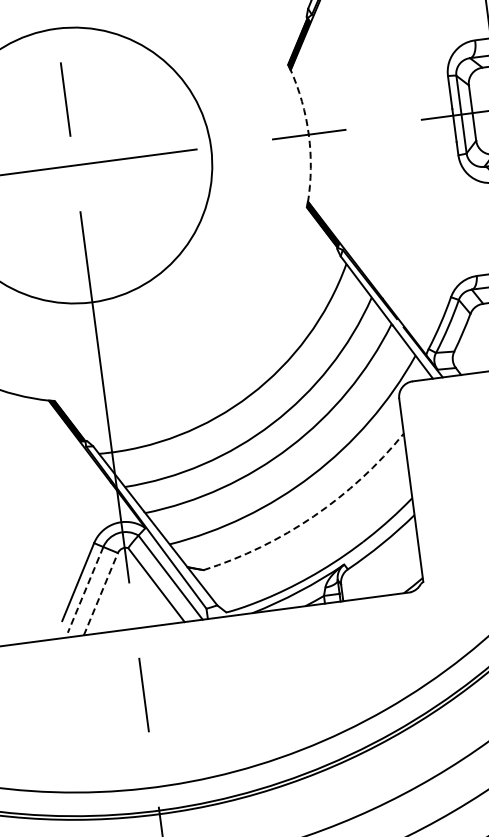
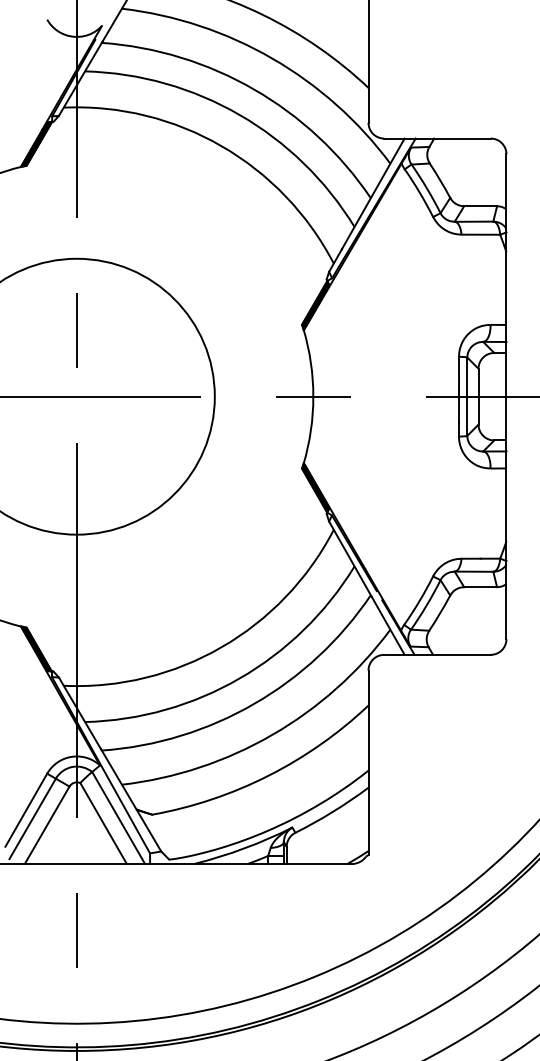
arc: (308, 134) -> (313, 396), dashed -> solid
arc: (313, 516) -> (268, 775), dashed -> solid
line: (85, 590) -> (32, 819), dashed -> solid
line: (101, 594) -> (47, 825), dashed -> solid

